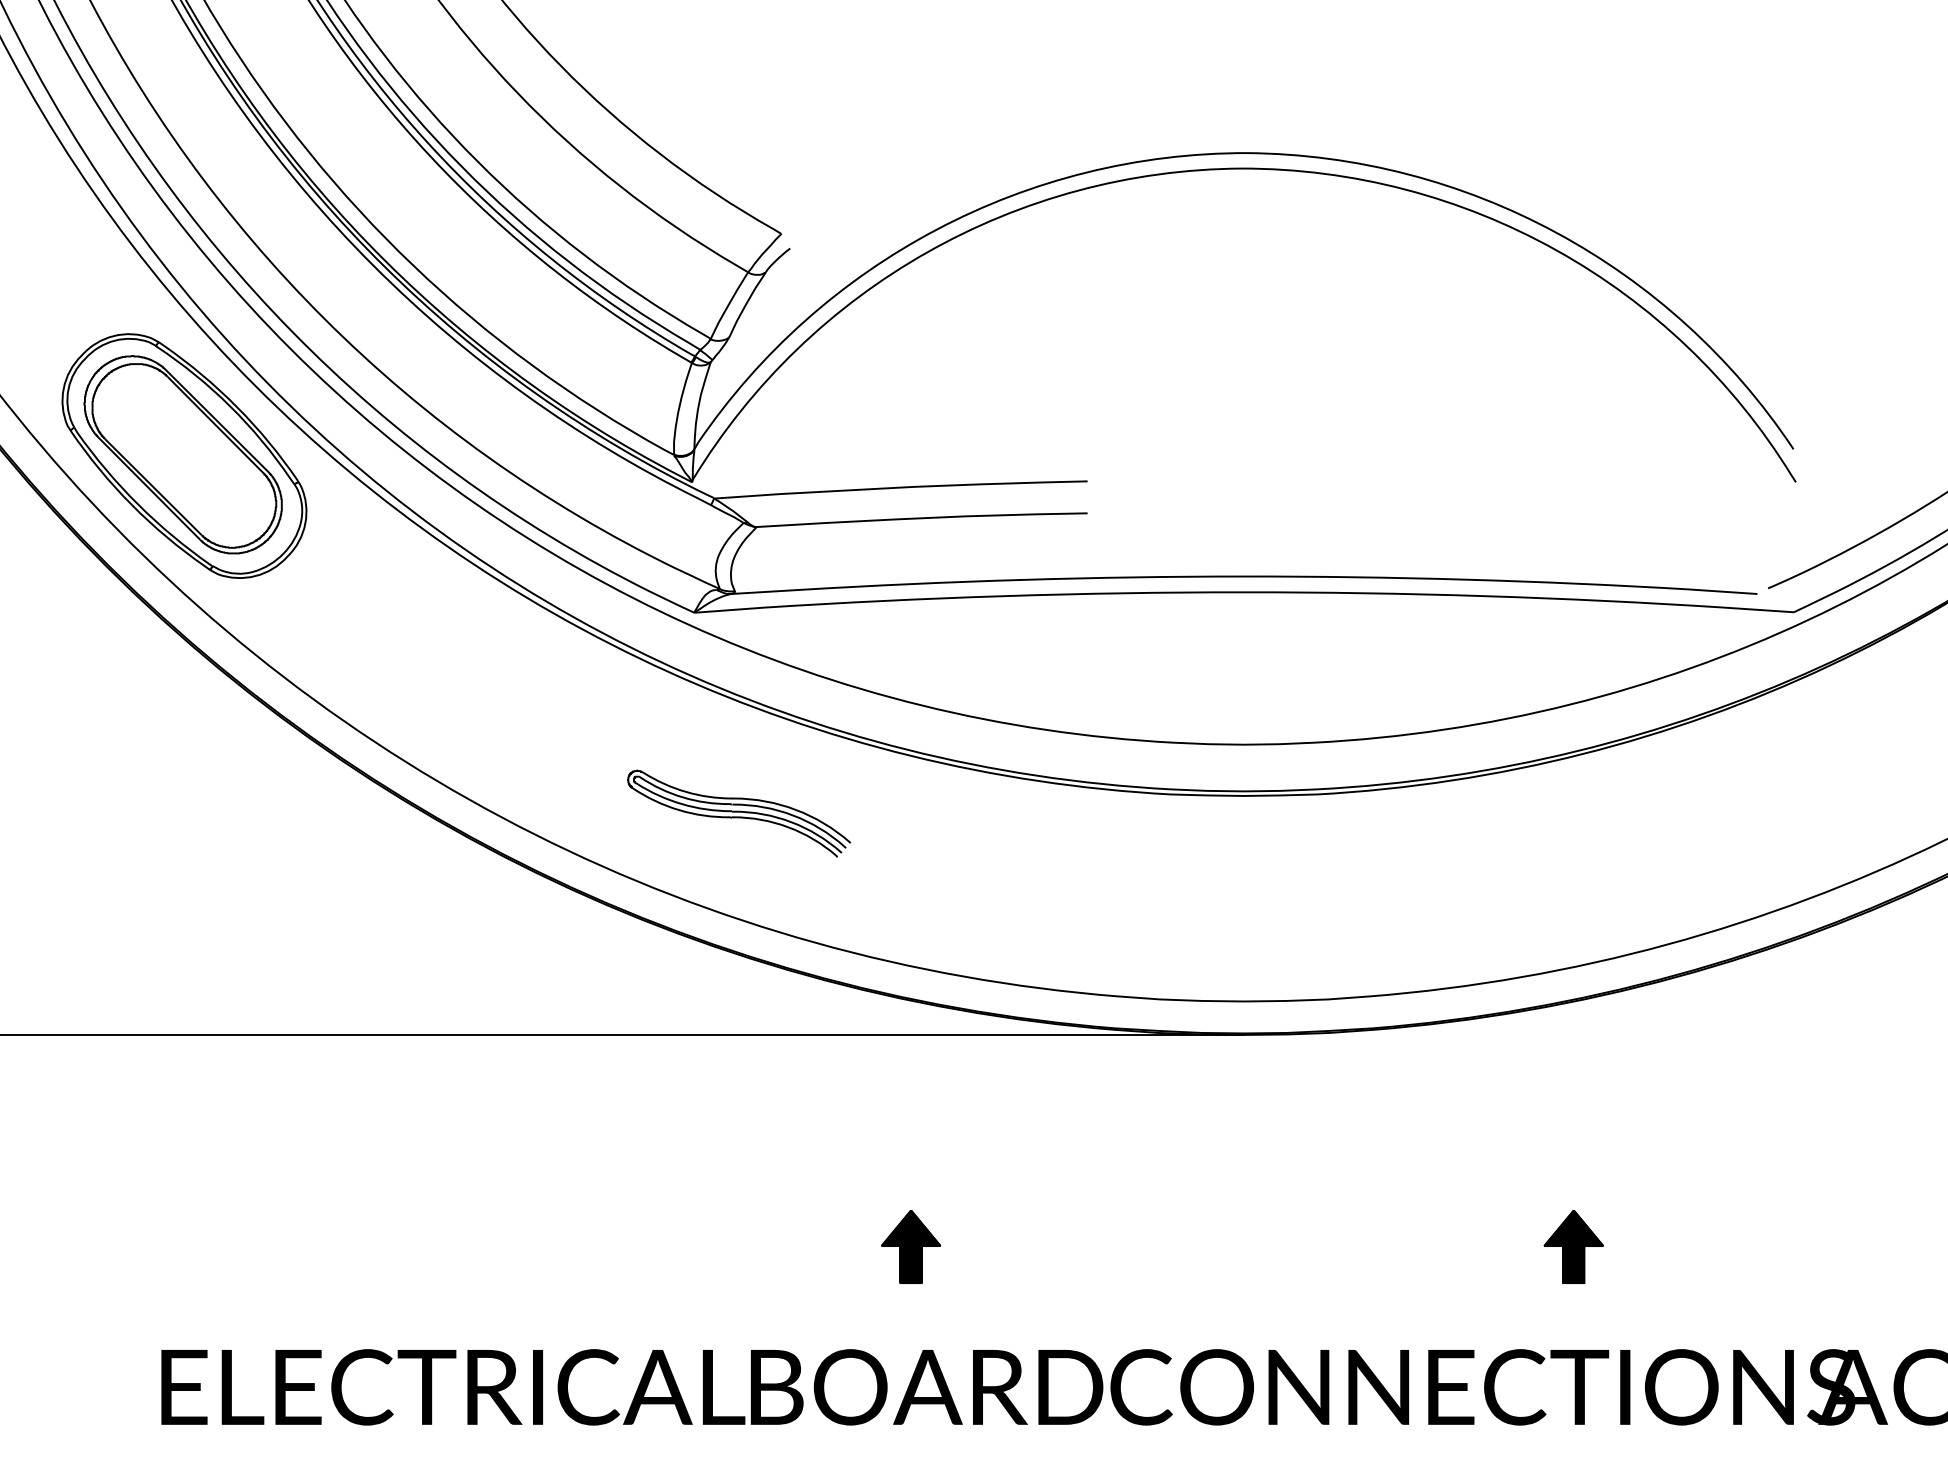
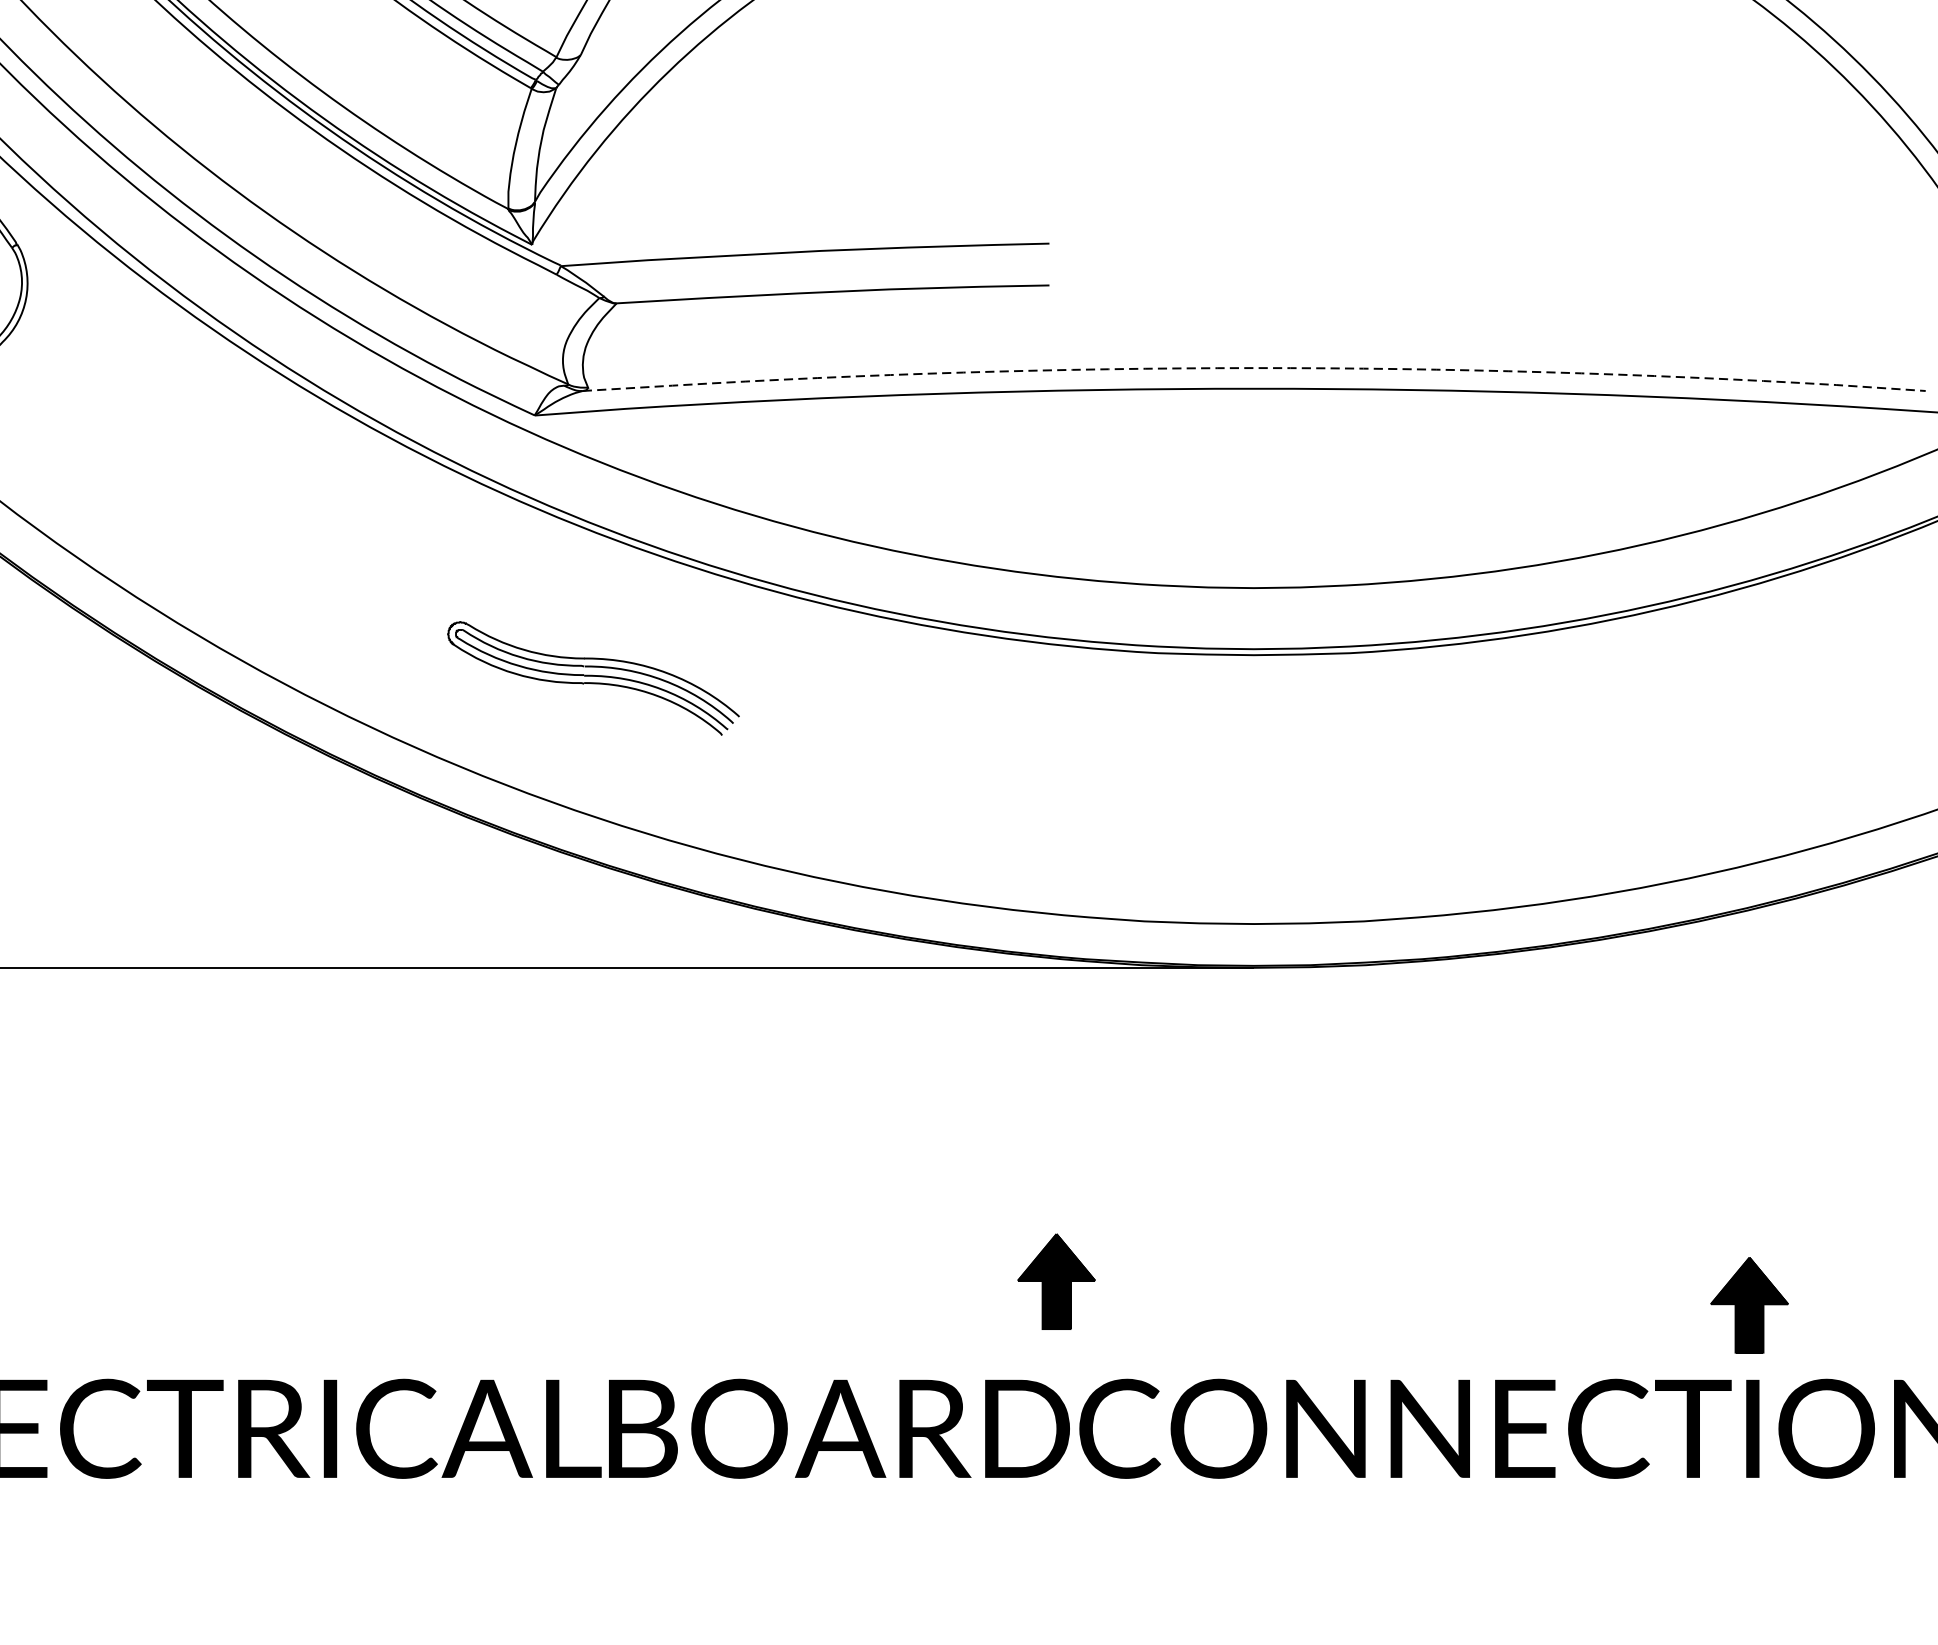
line: (1244, 576) -> (1254, 368), solid -> dashed
part: (911, 1246) -> (1057, 1281), moved
part: (1573, 1246) -> (1749, 1304), moved

